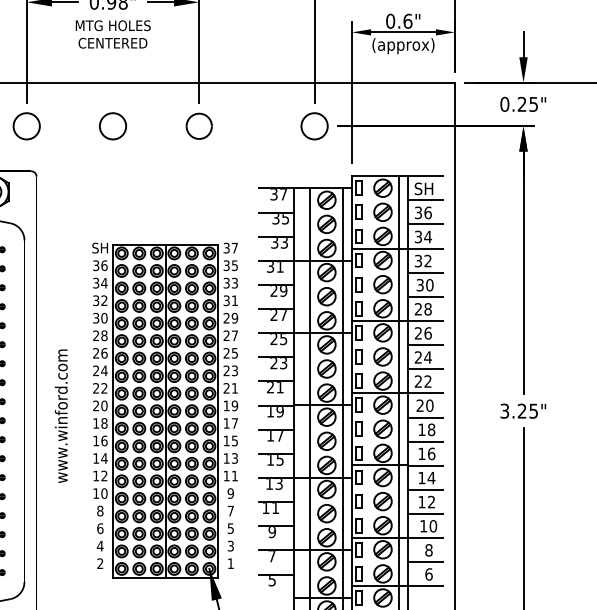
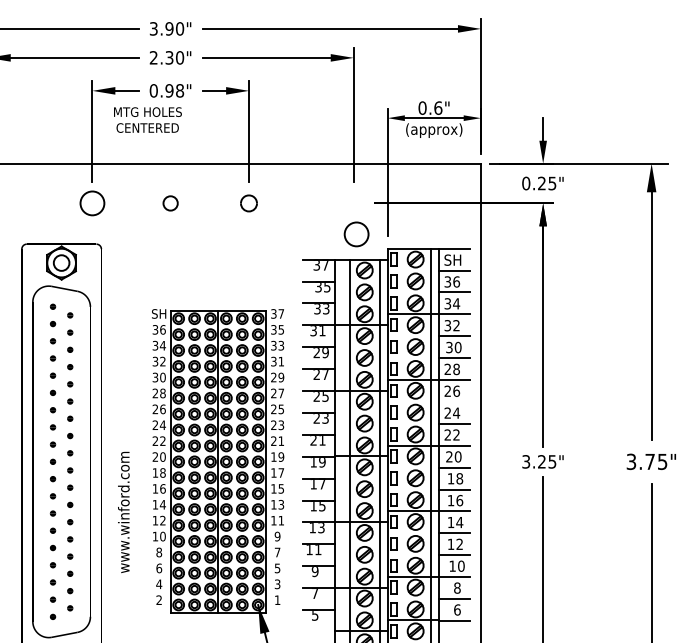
text: (112, 33) -> (147, 119), moved
circle: (112, 126) -> (170, 203), size x0.6
part: (198, 126) -> (248, 203), size x0.7
circle: (314, 126) -> (356, 234), moved
line: (425, 344) -> (454, 401), removed
text: (60, 416) -> (123, 512), moved

